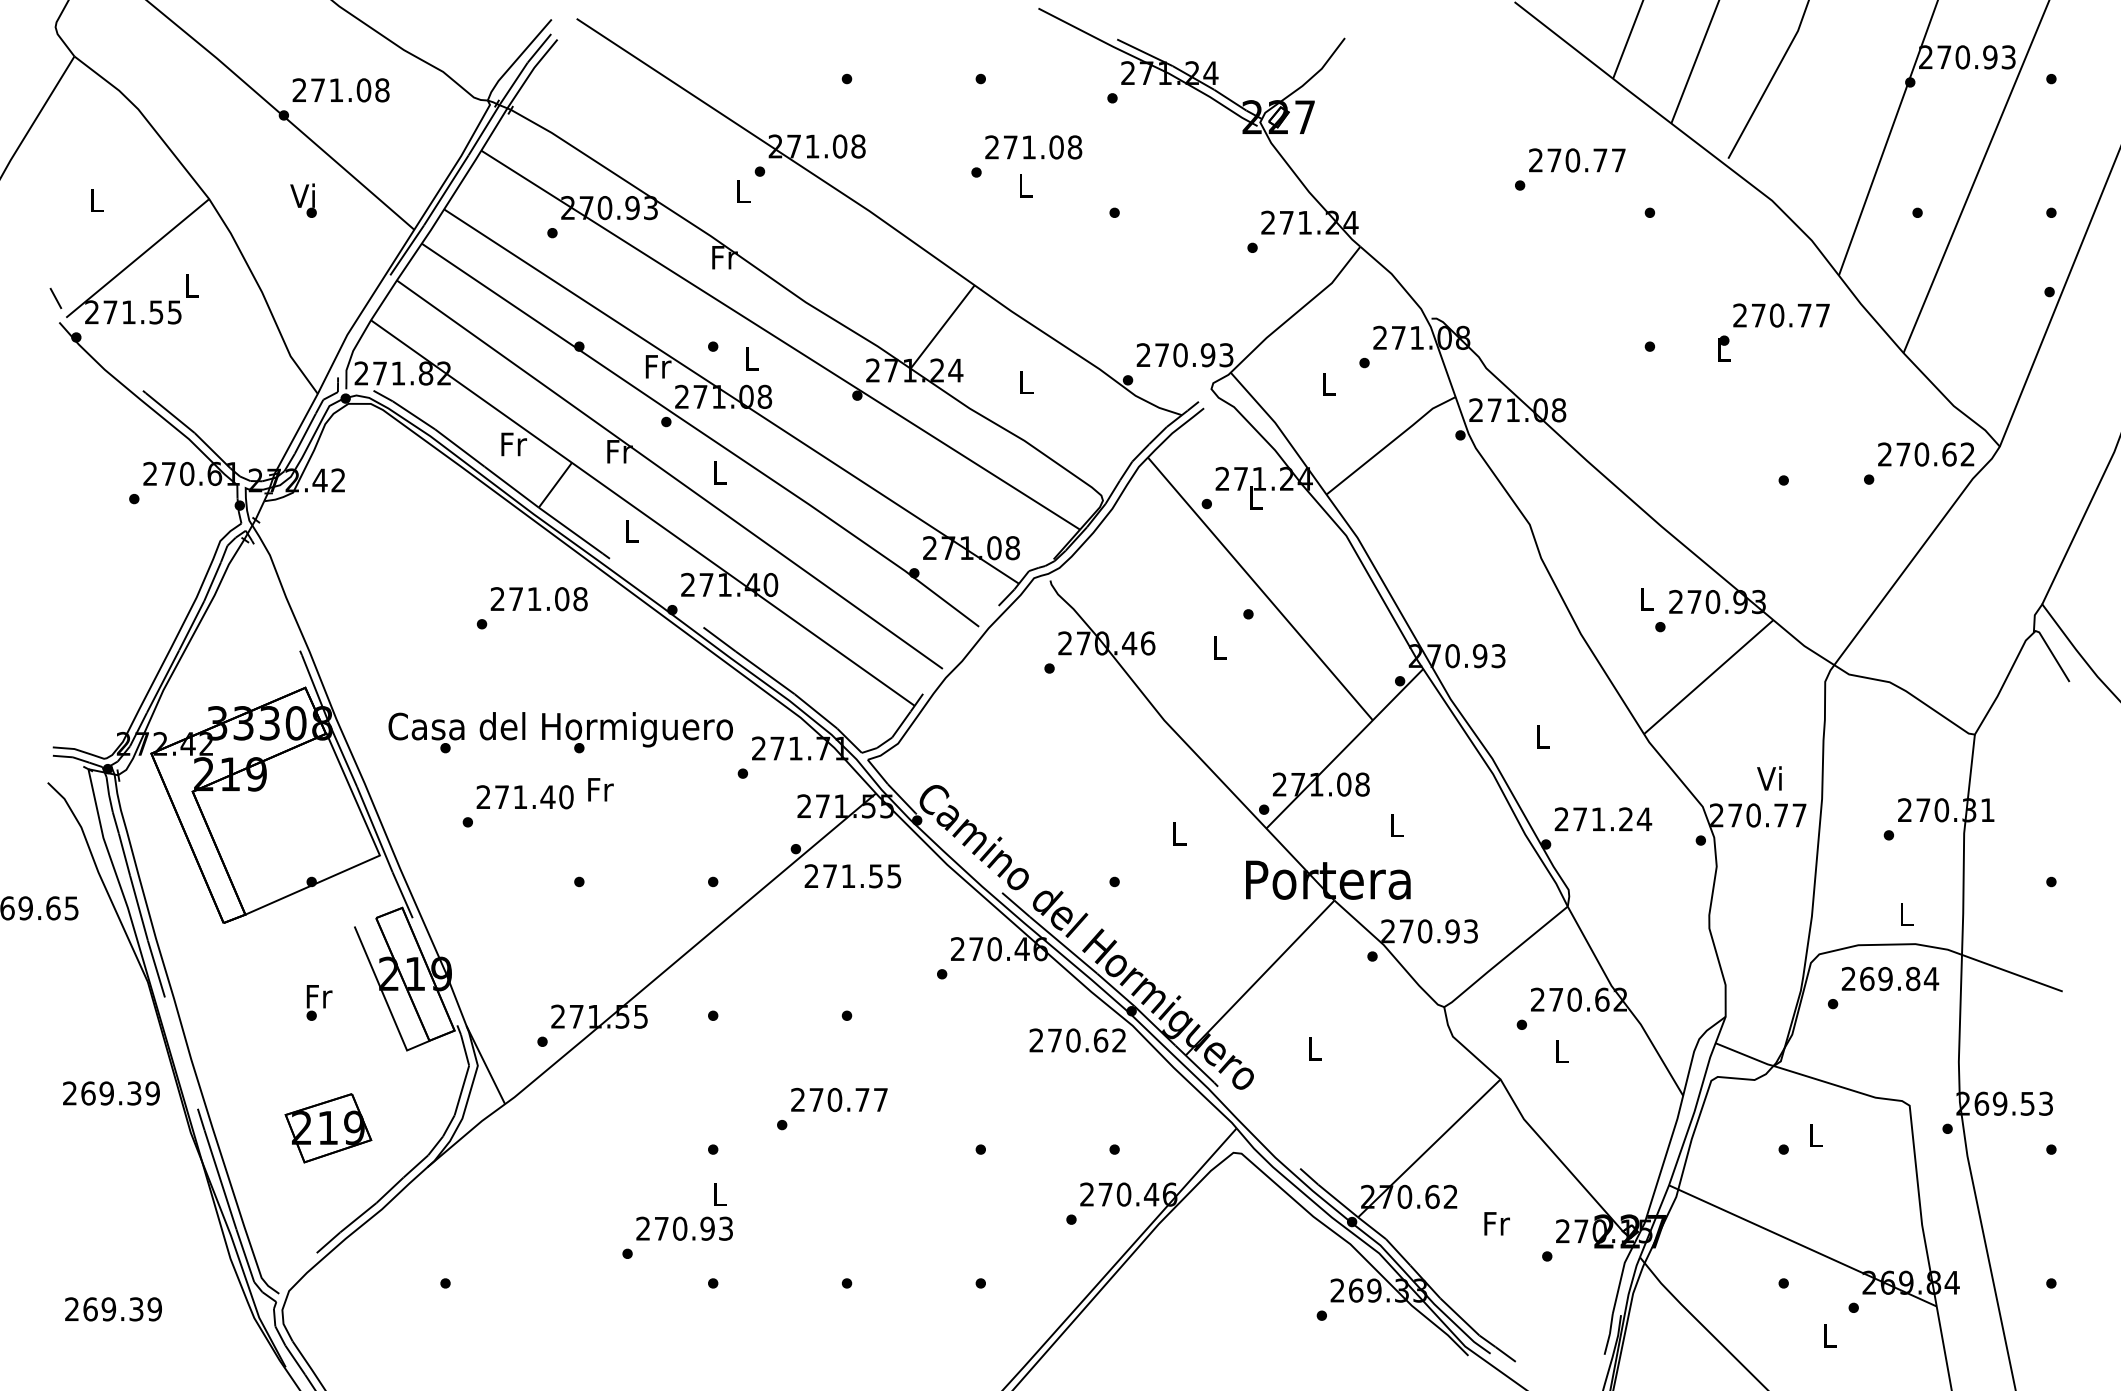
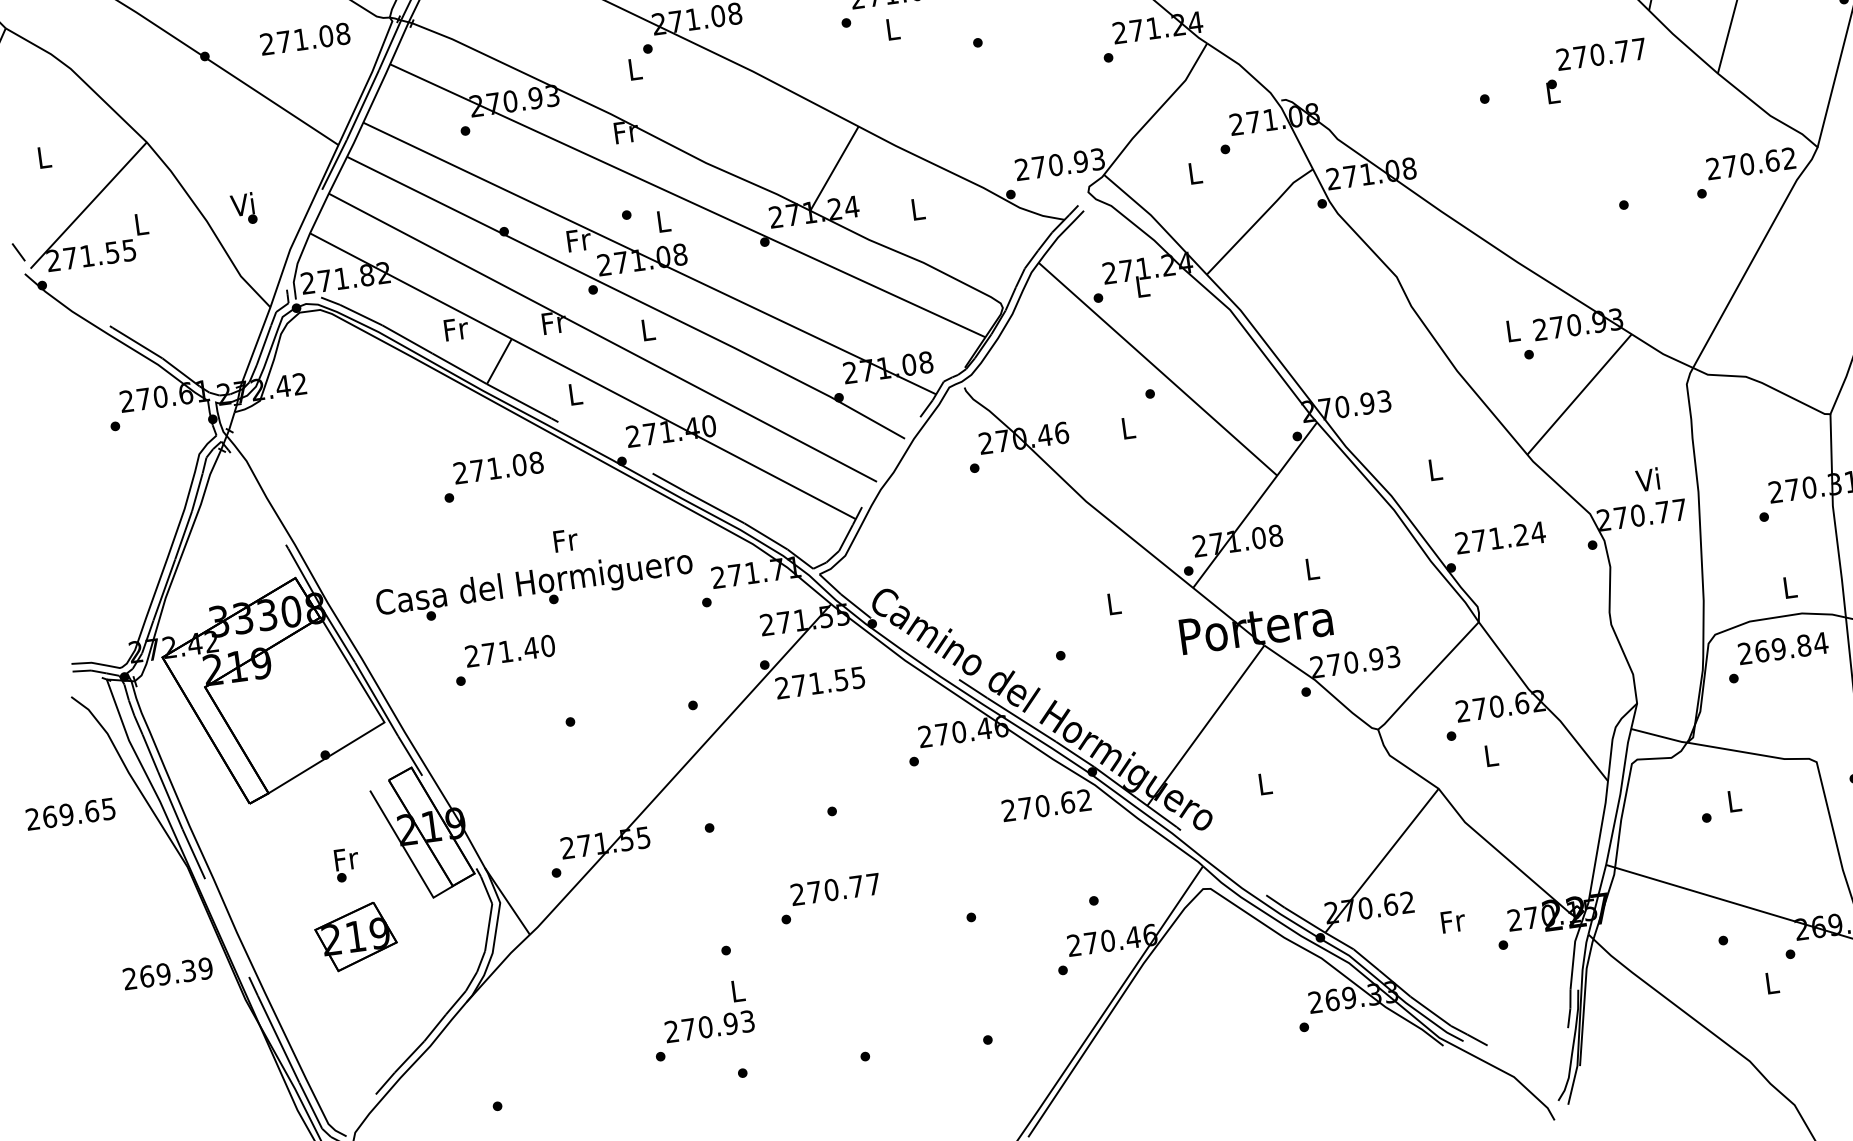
text: (340, 90) -> (304, 39), moved
text: (303, 200) -> (243, 208), moved
text: (600, 789) -> (565, 540), moved
part: (328, 1128) -> (356, 937), moved

